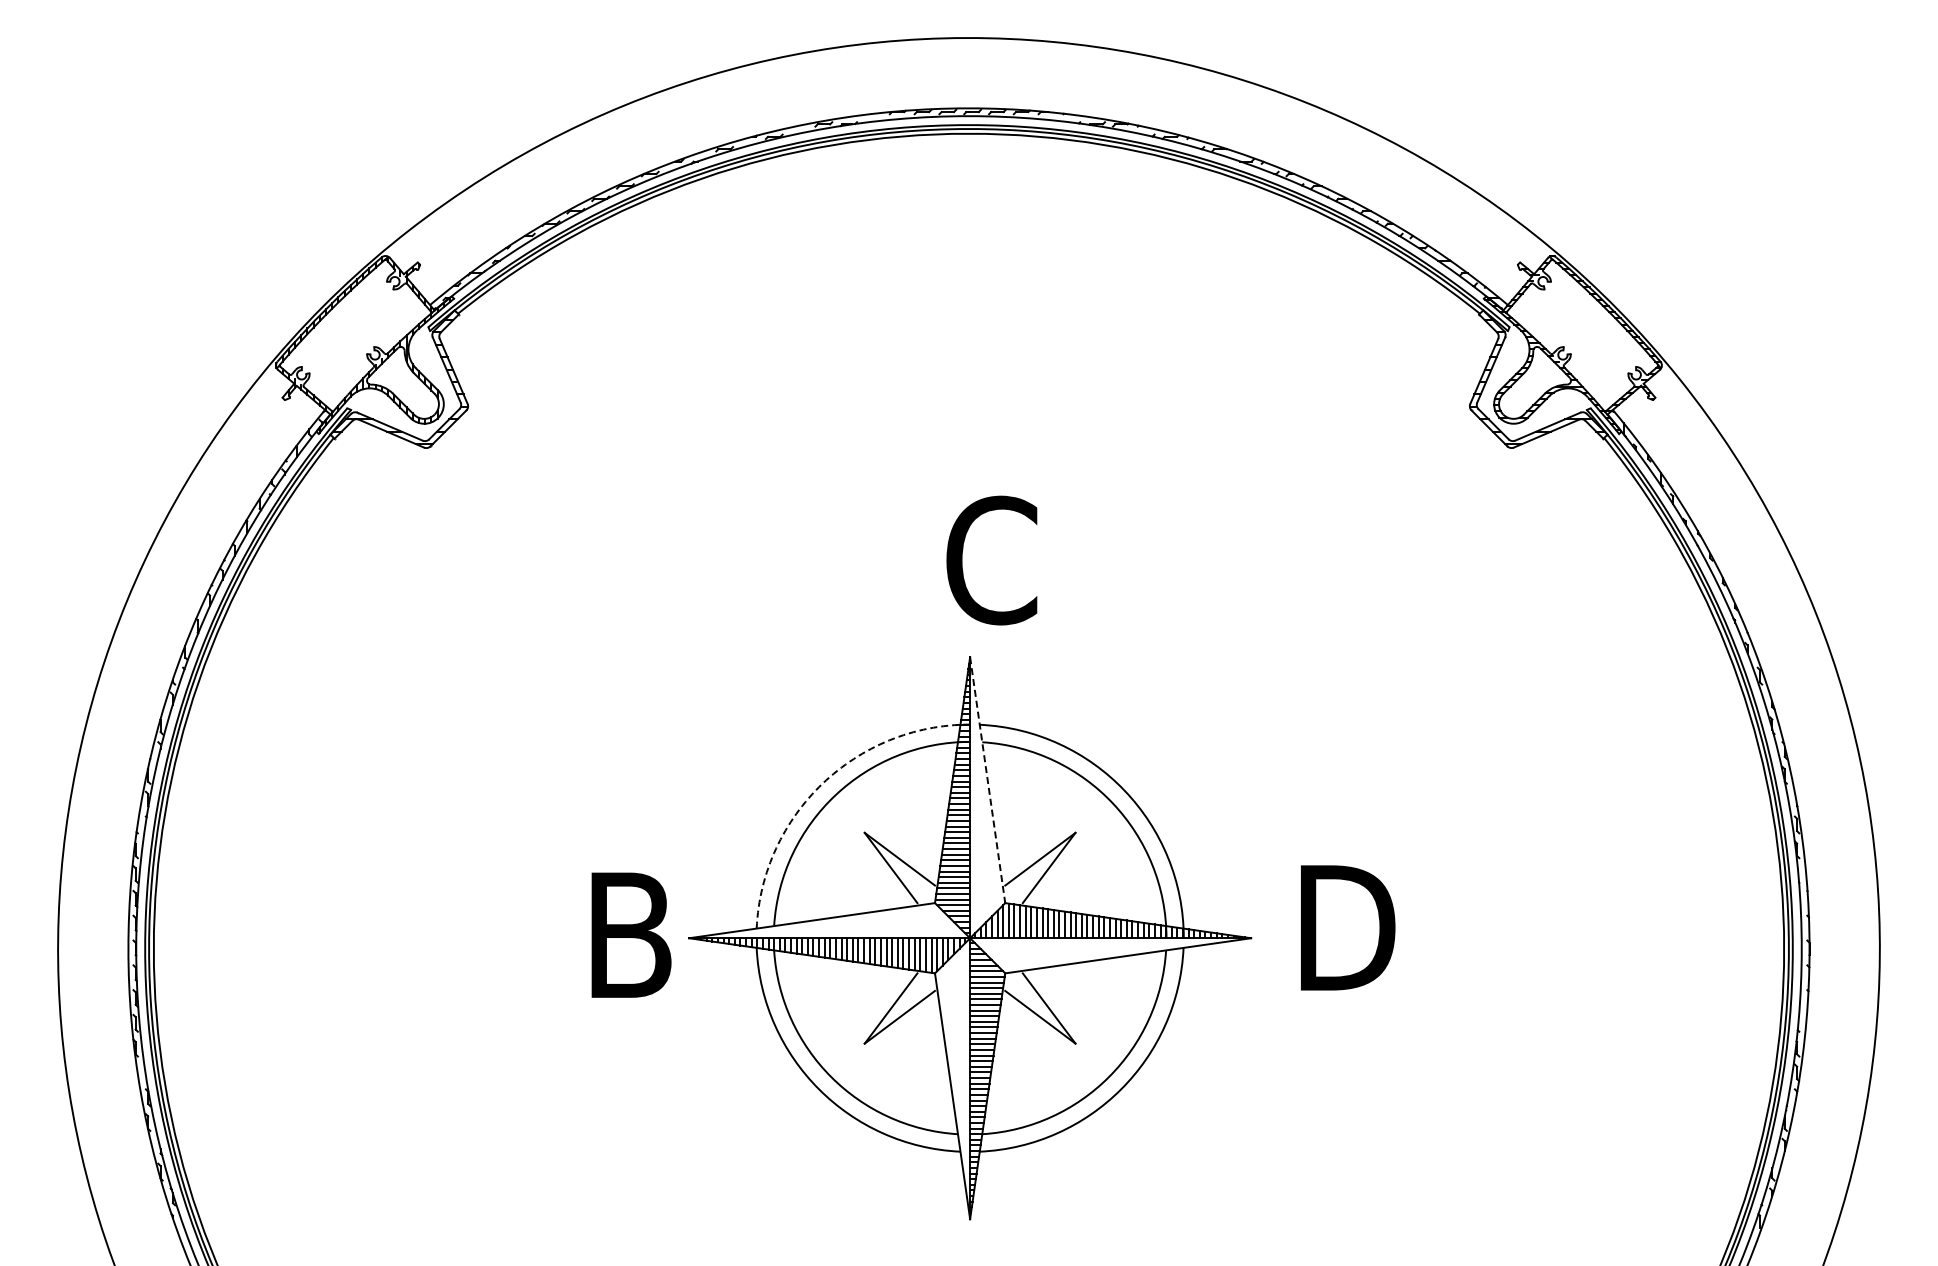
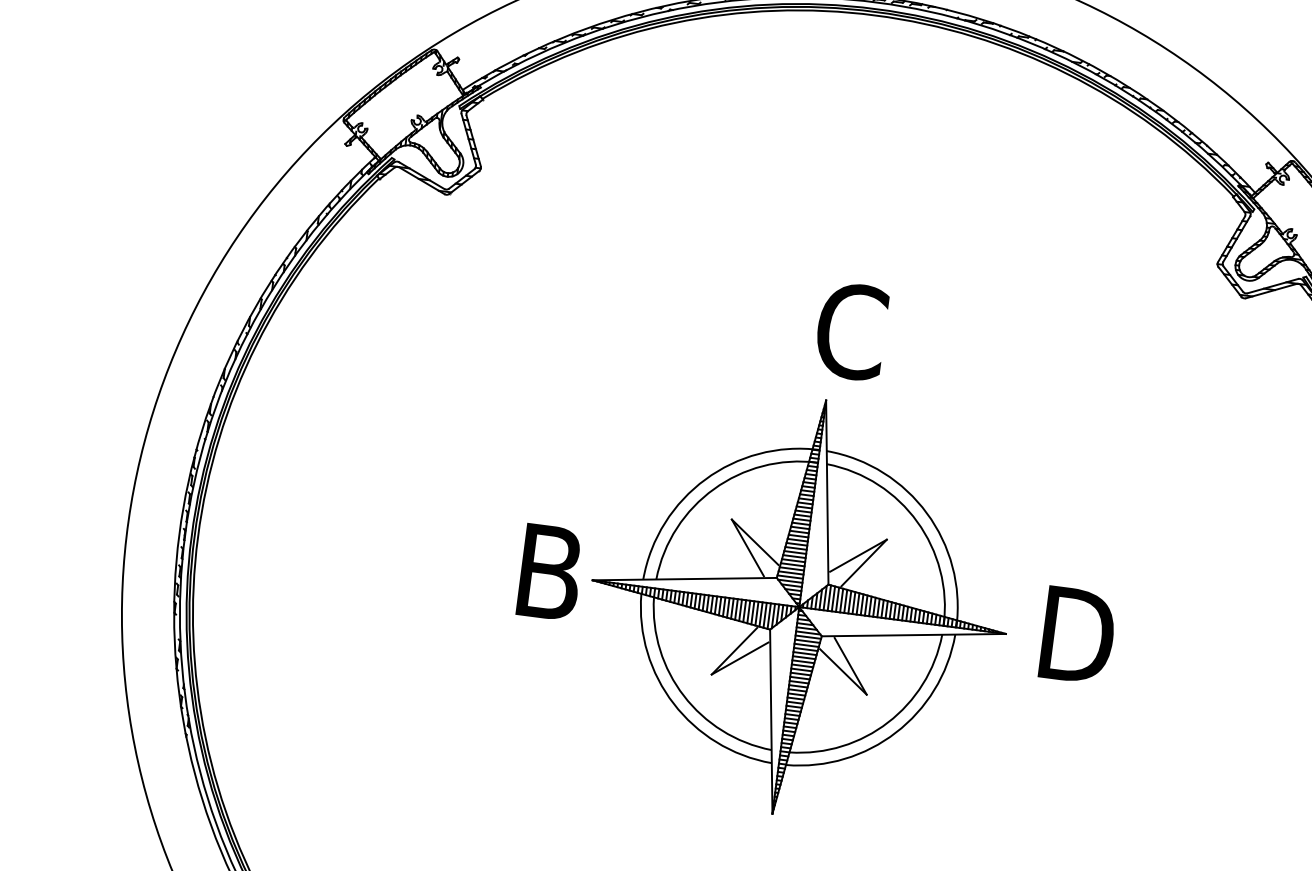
line: (987, 780) -> (827, 492), dashed -> solid
arc: (822, 783) -> (705, 479), dashed -> solid

